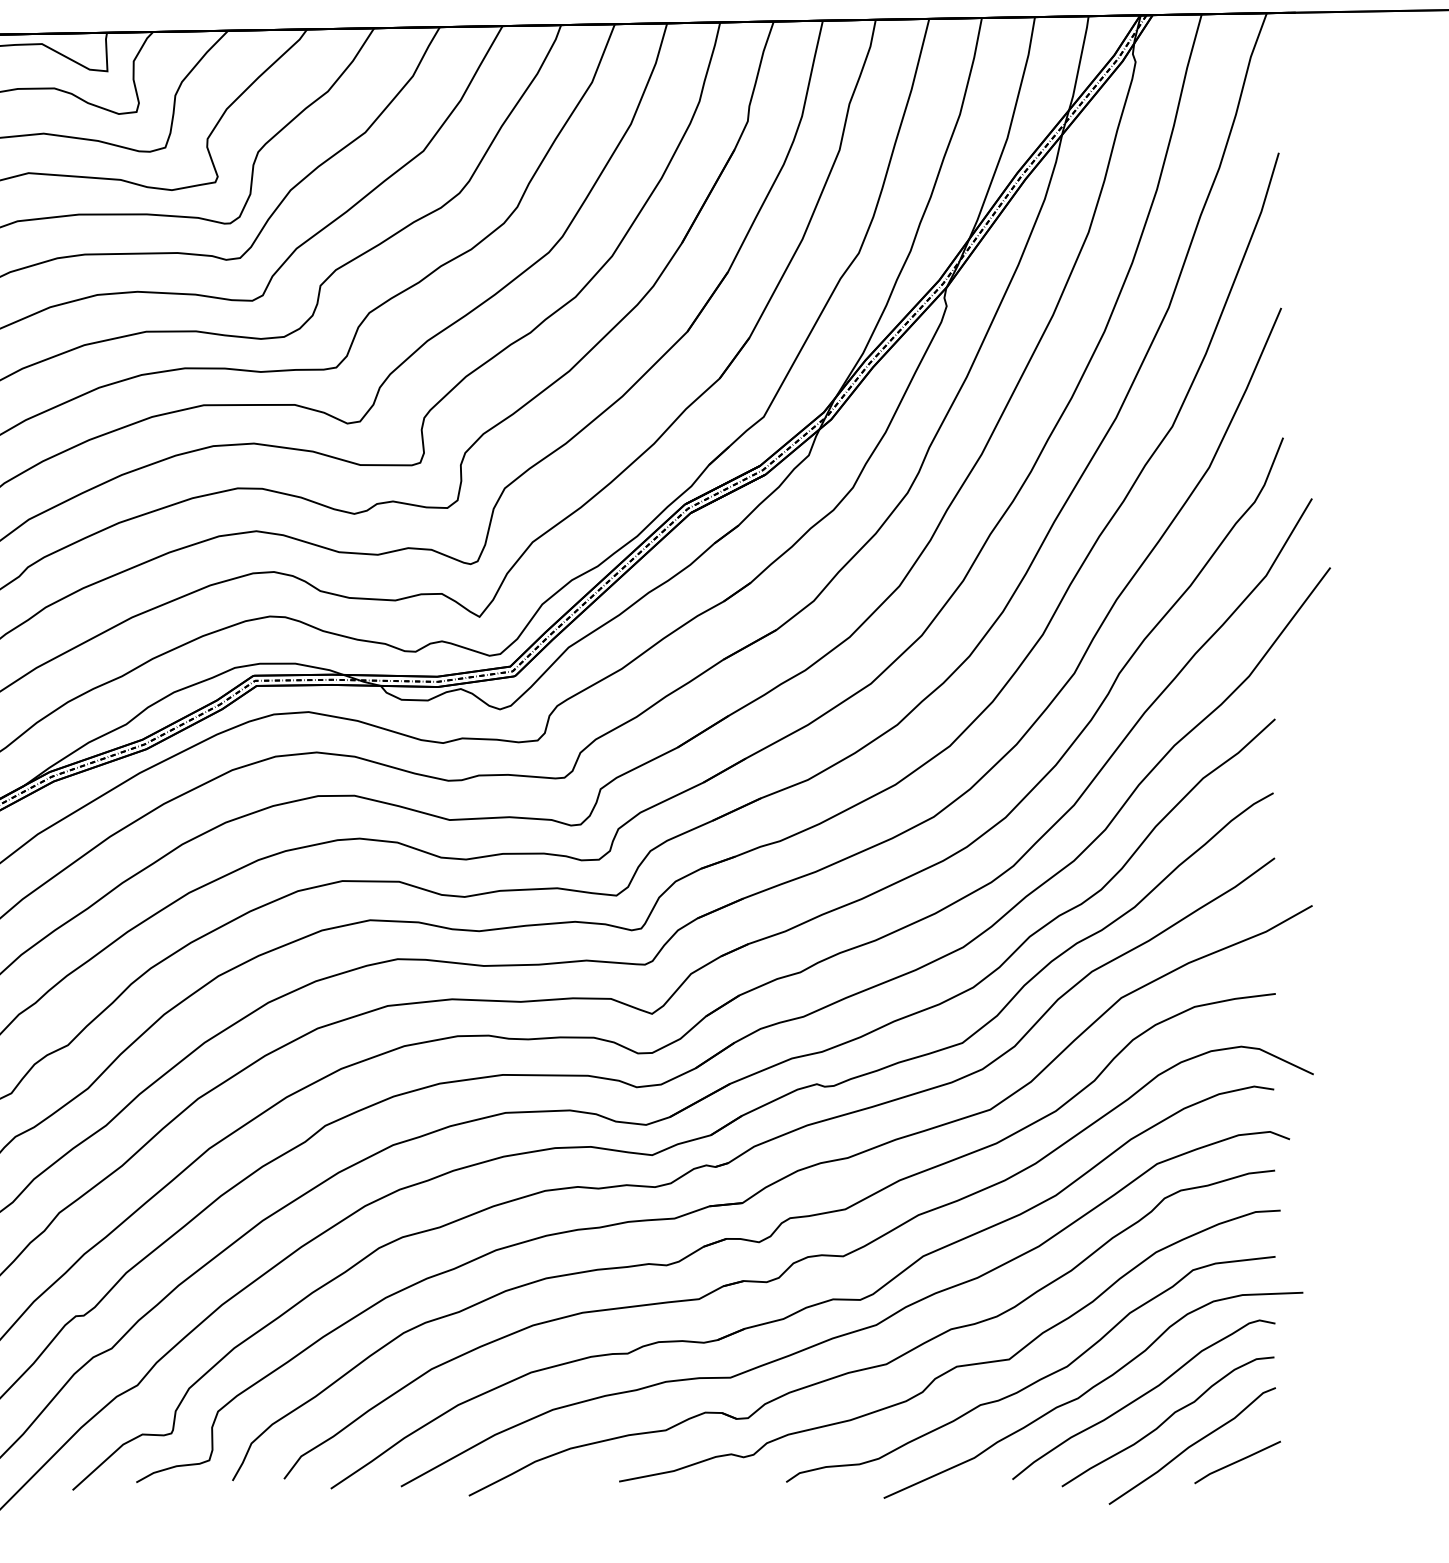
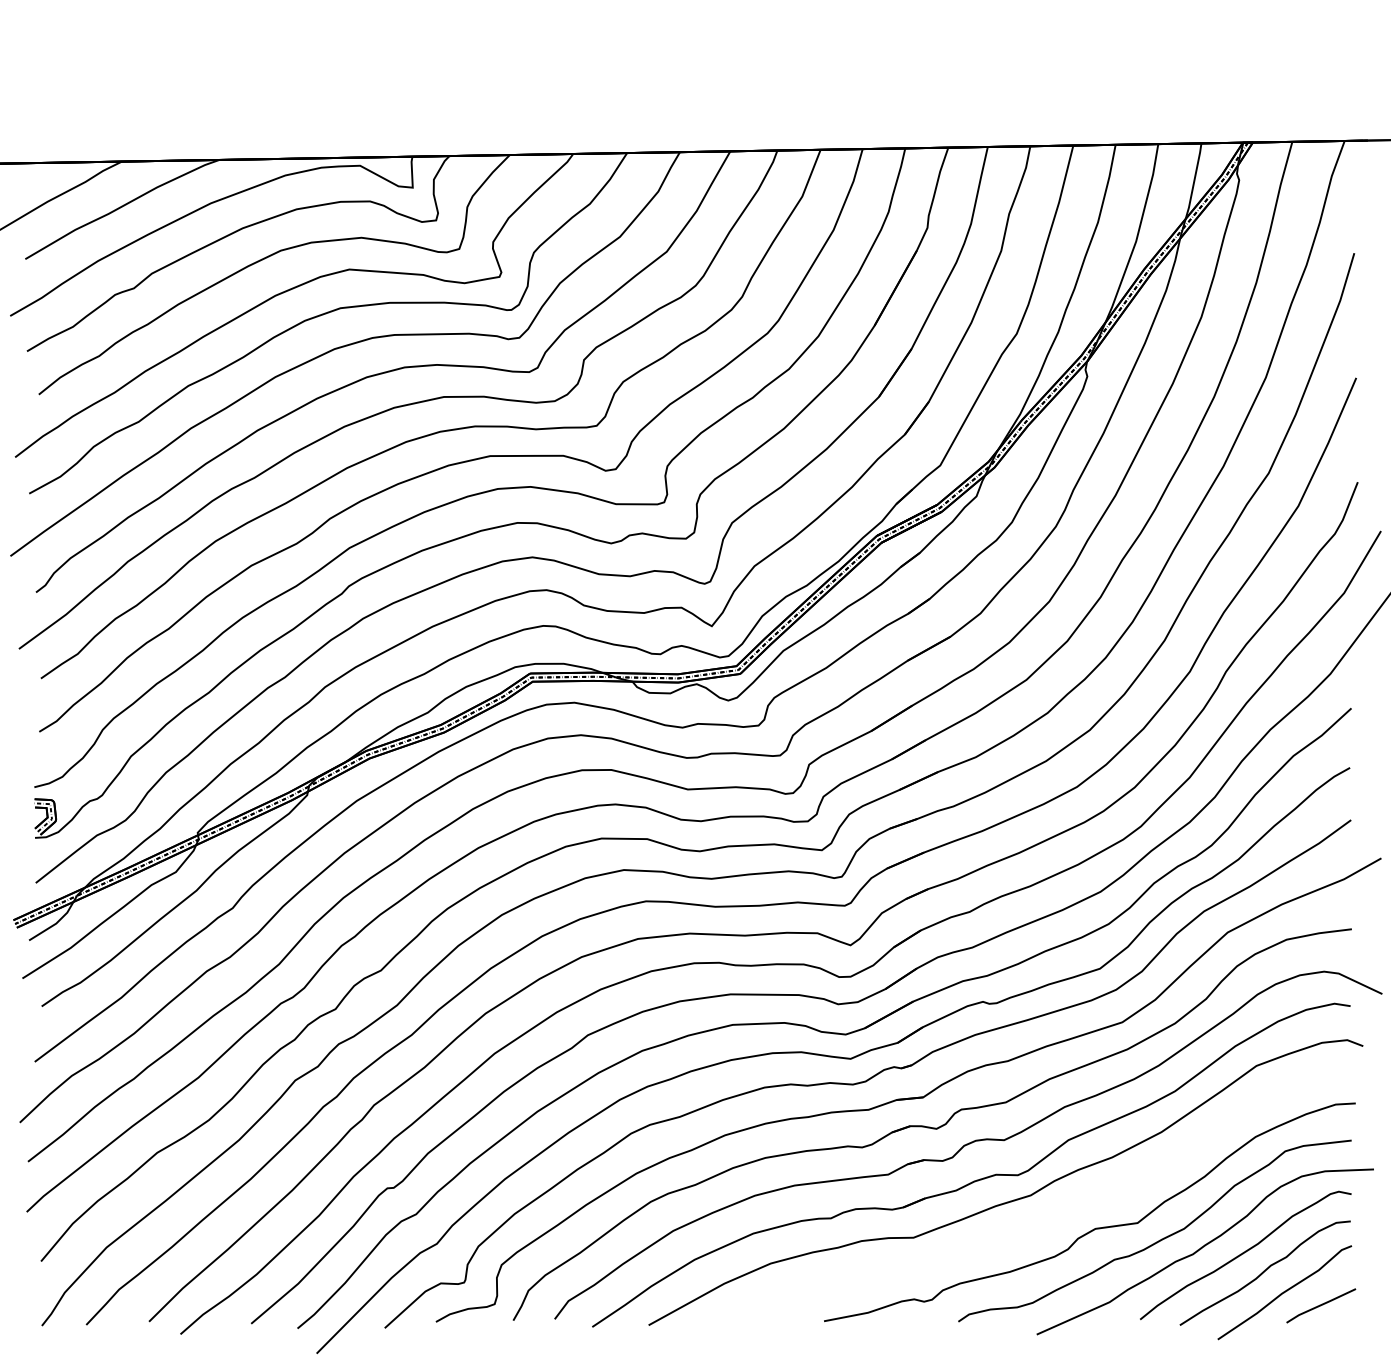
part: (882, 1363) -> (1035, 1226), removed

